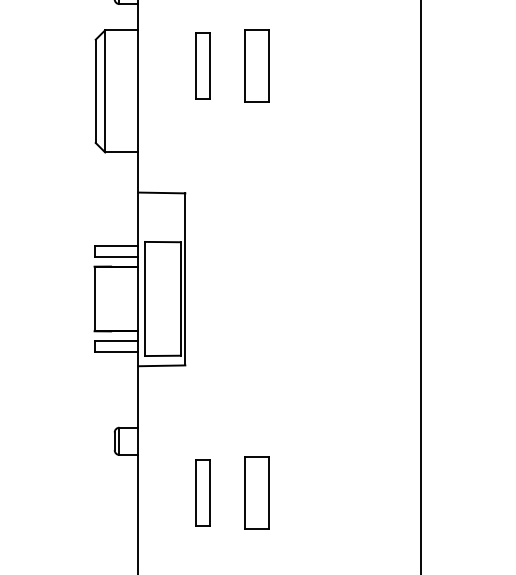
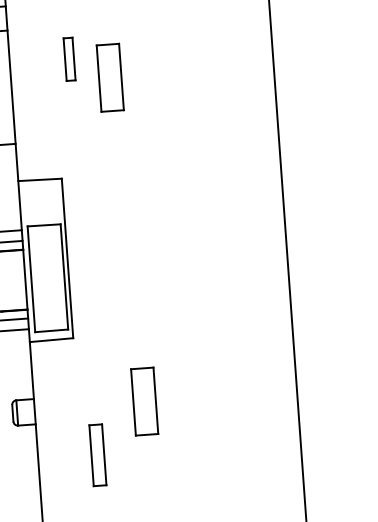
part: (202, 65) -> (69, 59), size x0.7
part: (256, 65) -> (109, 77), moved
part: (256, 492) -> (144, 401), moved

